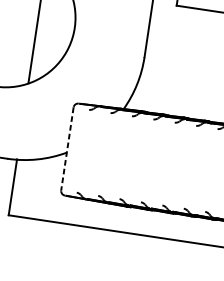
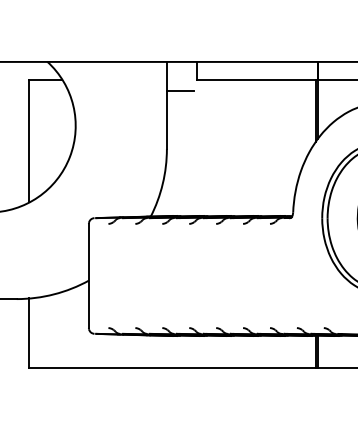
line: (162, 13) -> (180, 91), added
line: (67, 149) -> (88, 276), dashed -> solid

